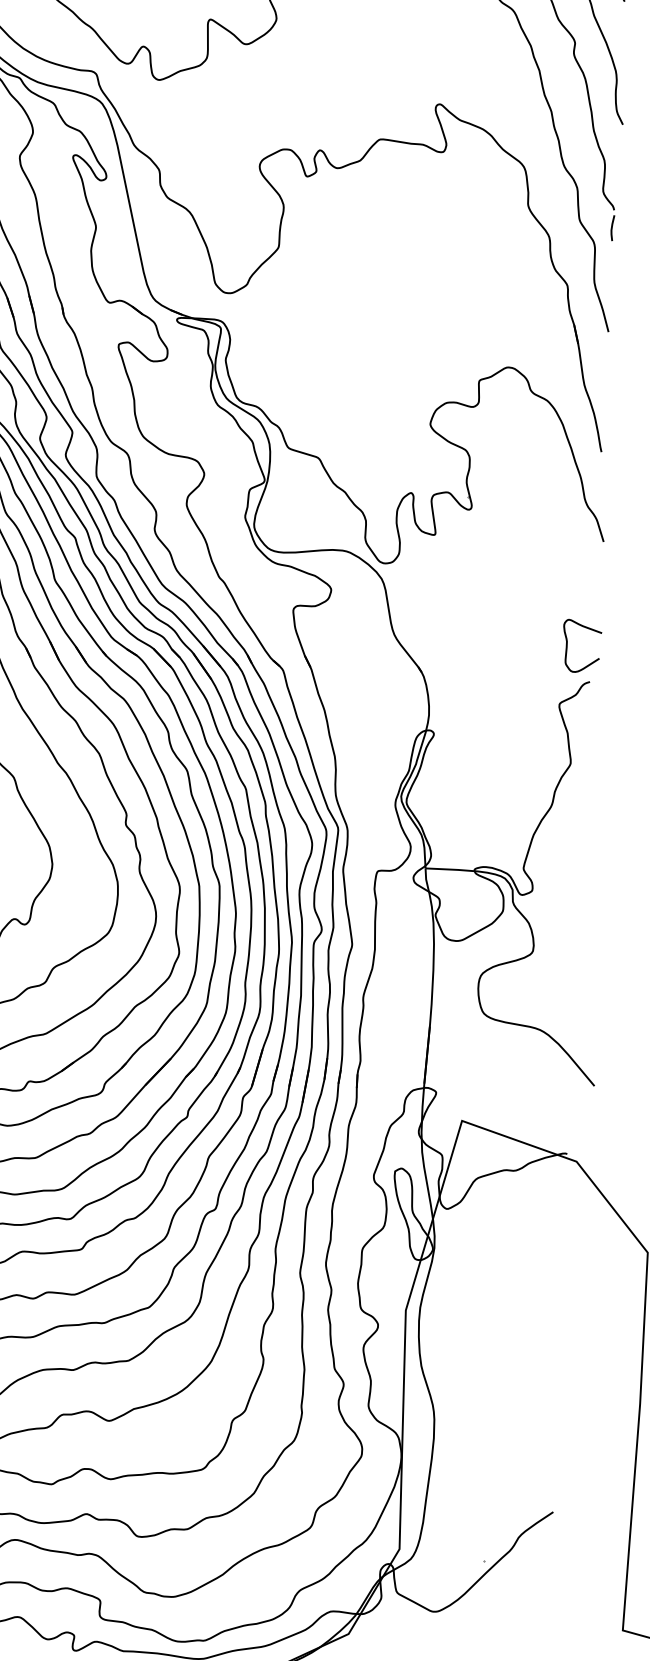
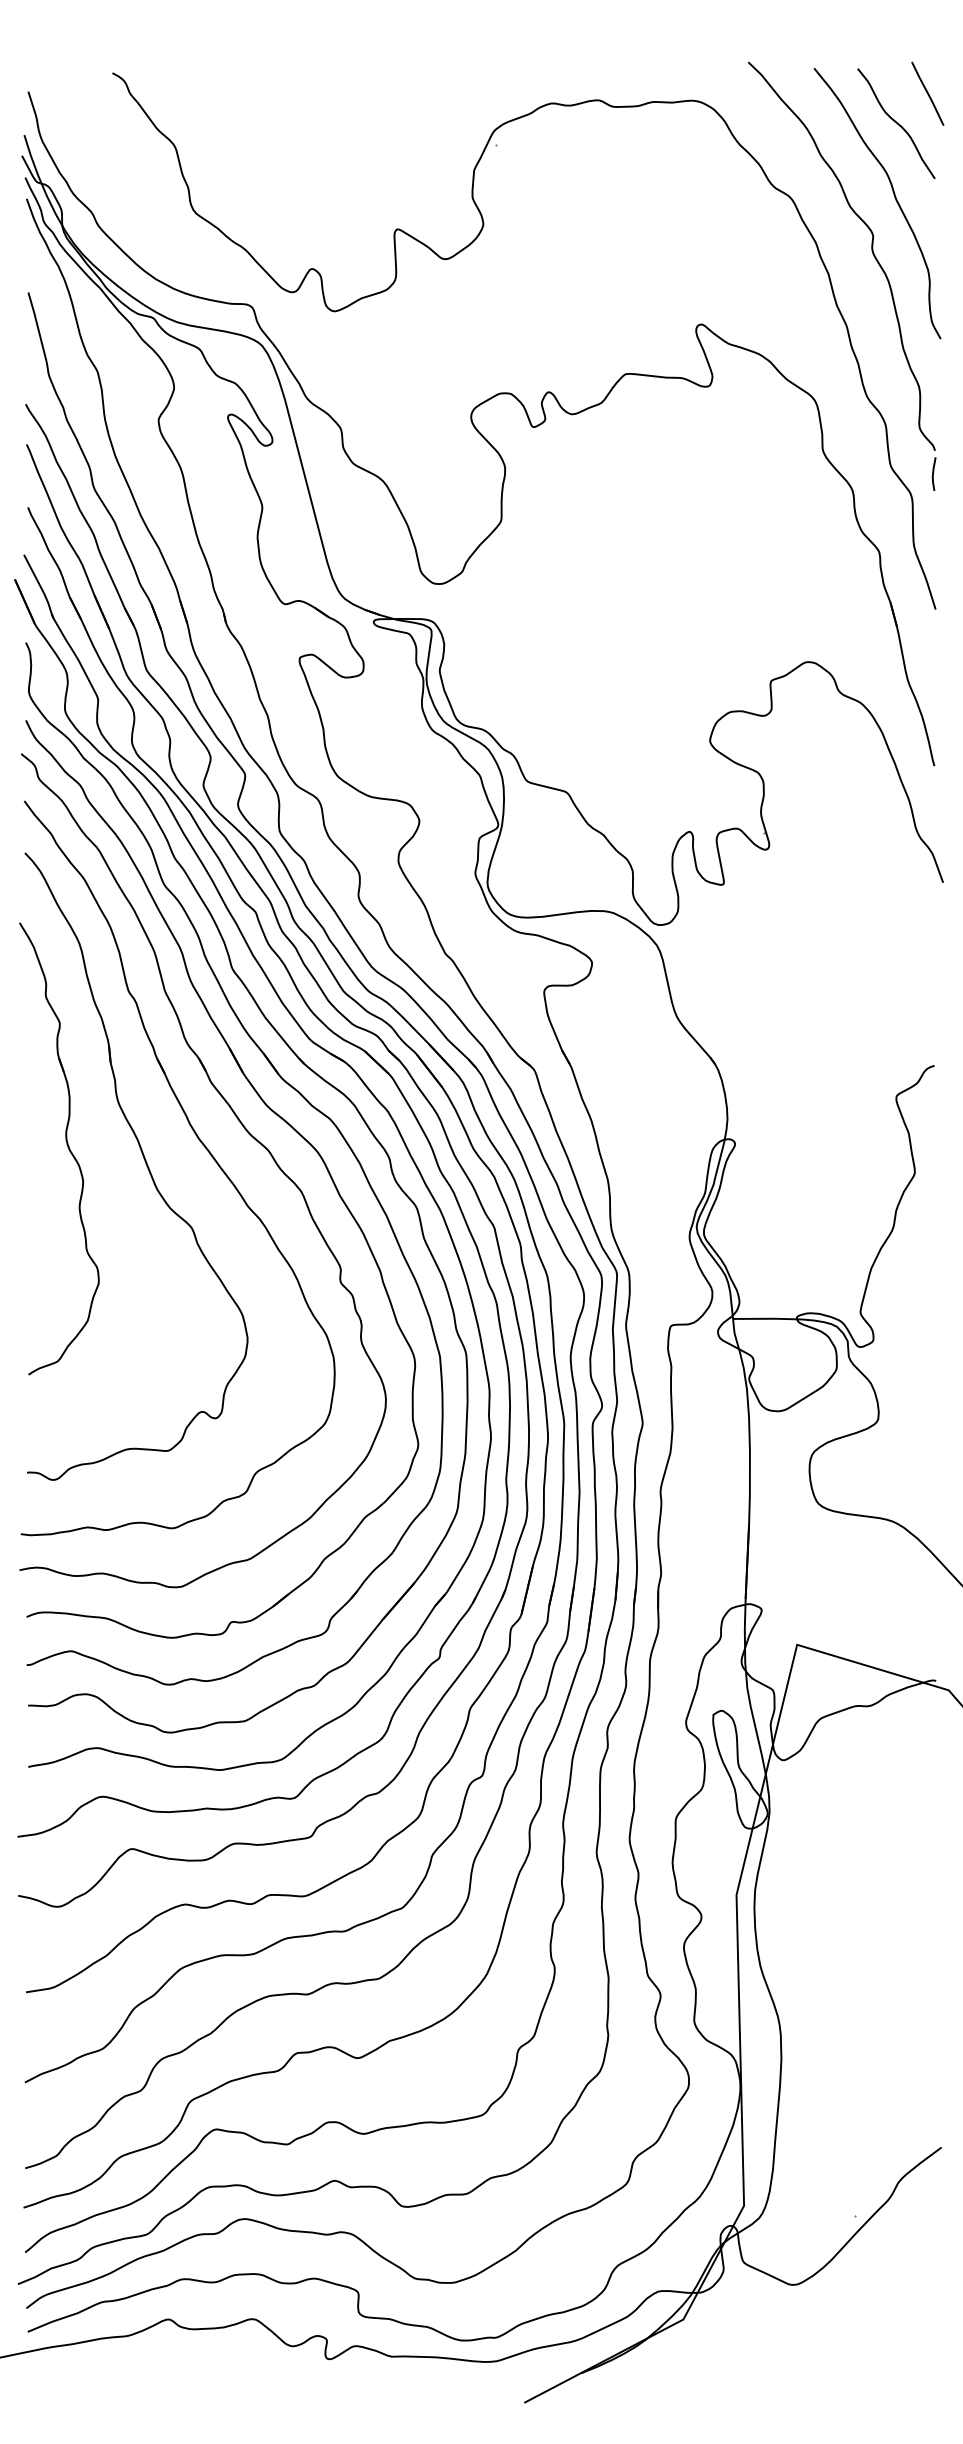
curve: (567, 645) -> (902, 1019), removed

